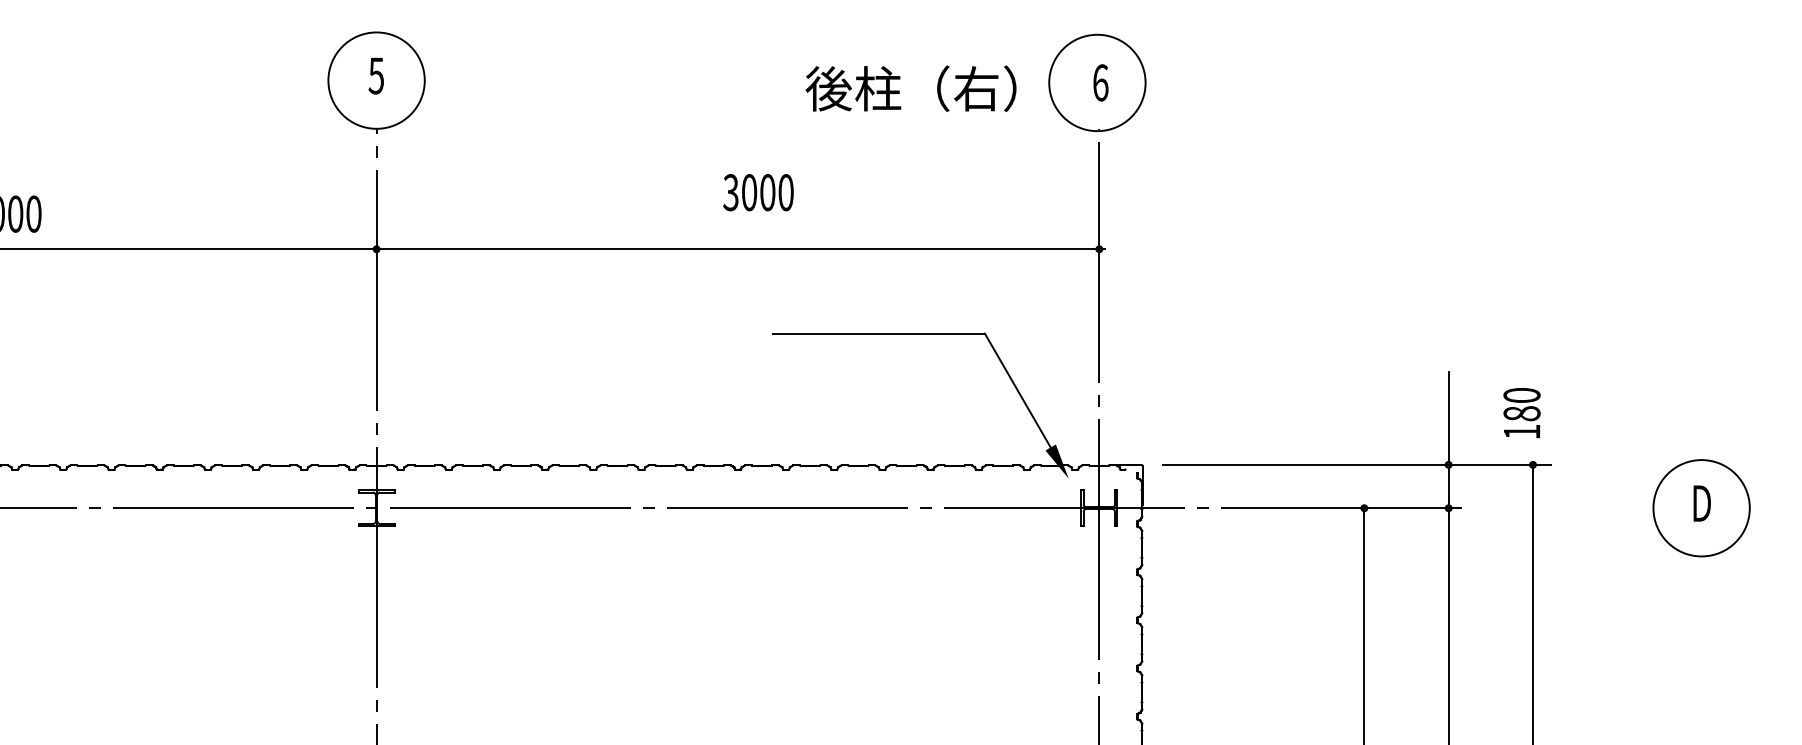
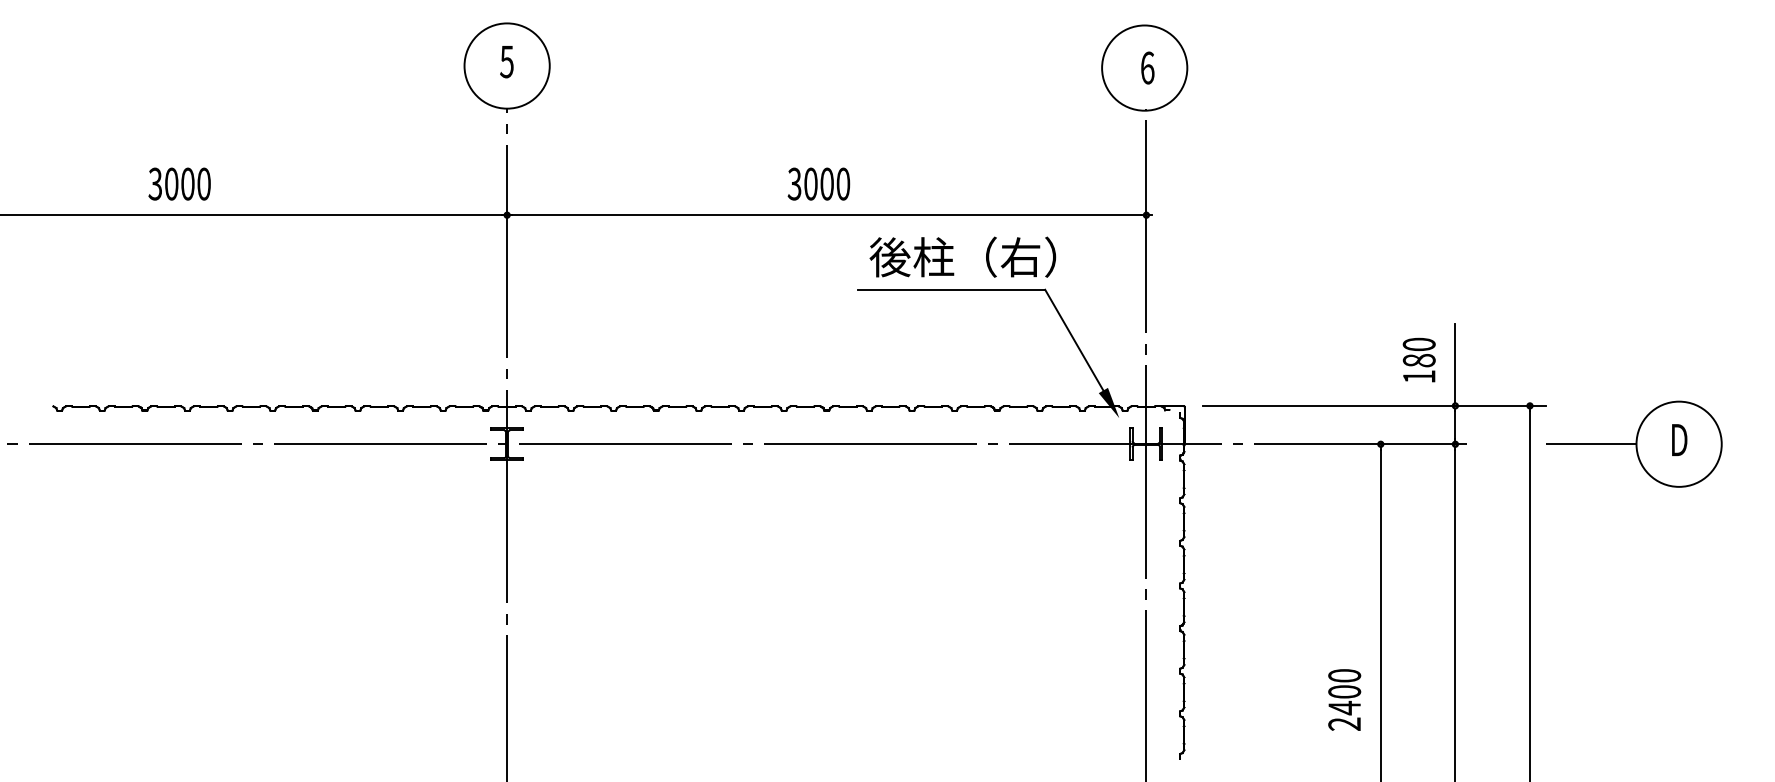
text: (910, 87) -> (962, 256), moved
text: (758, 191) -> (818, 183), moved
text: (1521, 412) -> (1418, 359), moved
line: (1601, 508) -> (1590, 444), added

